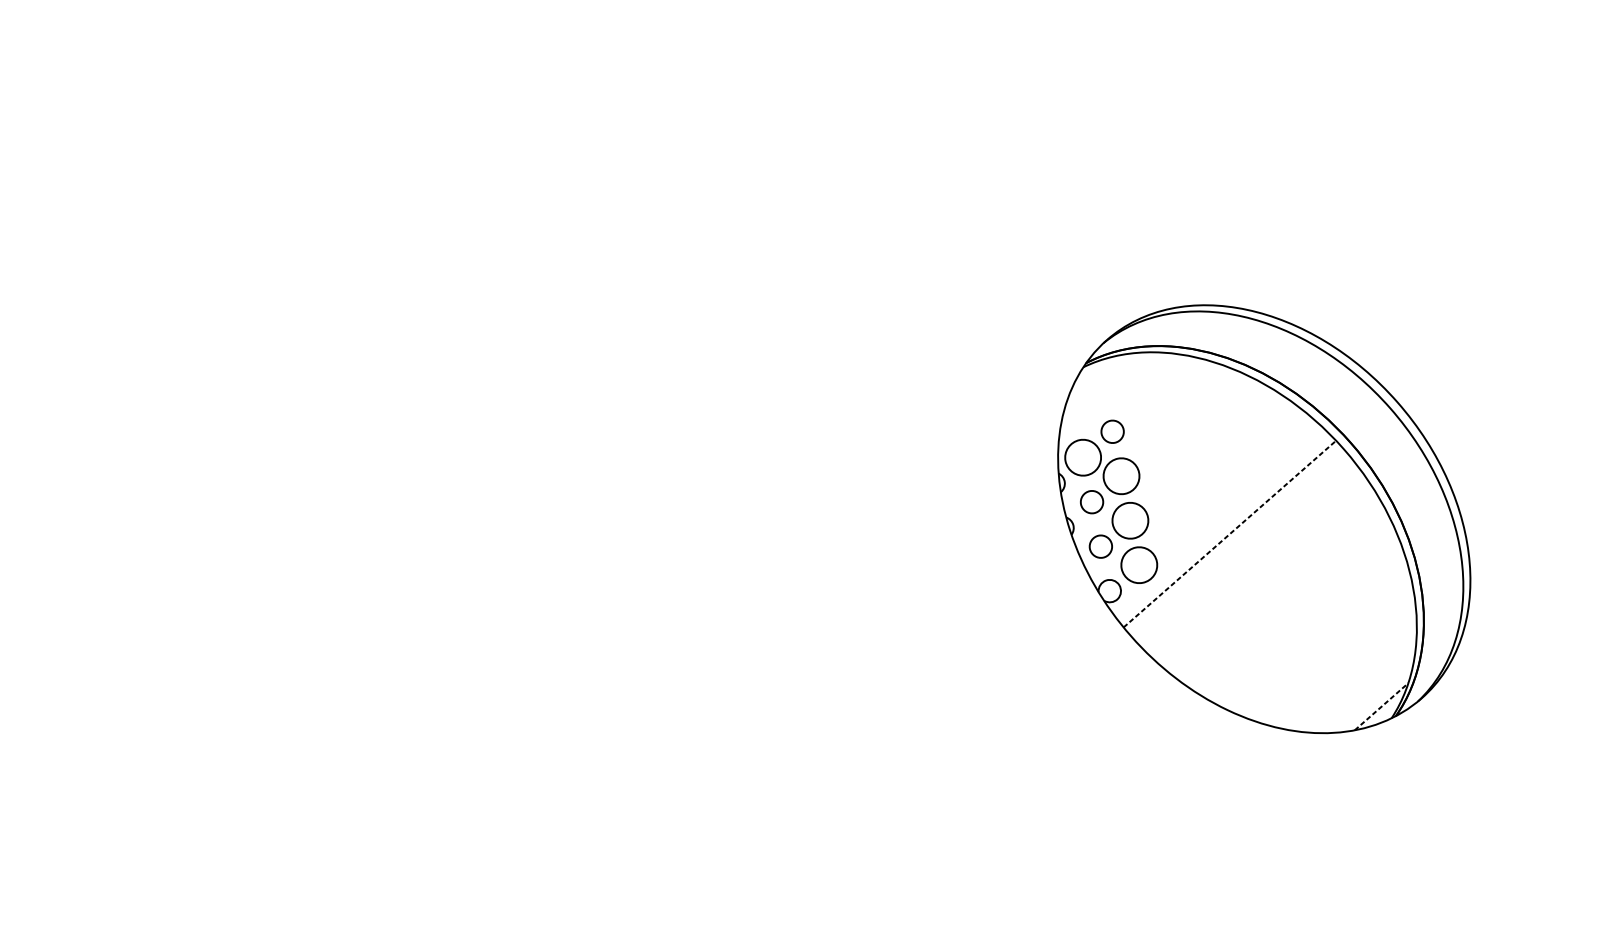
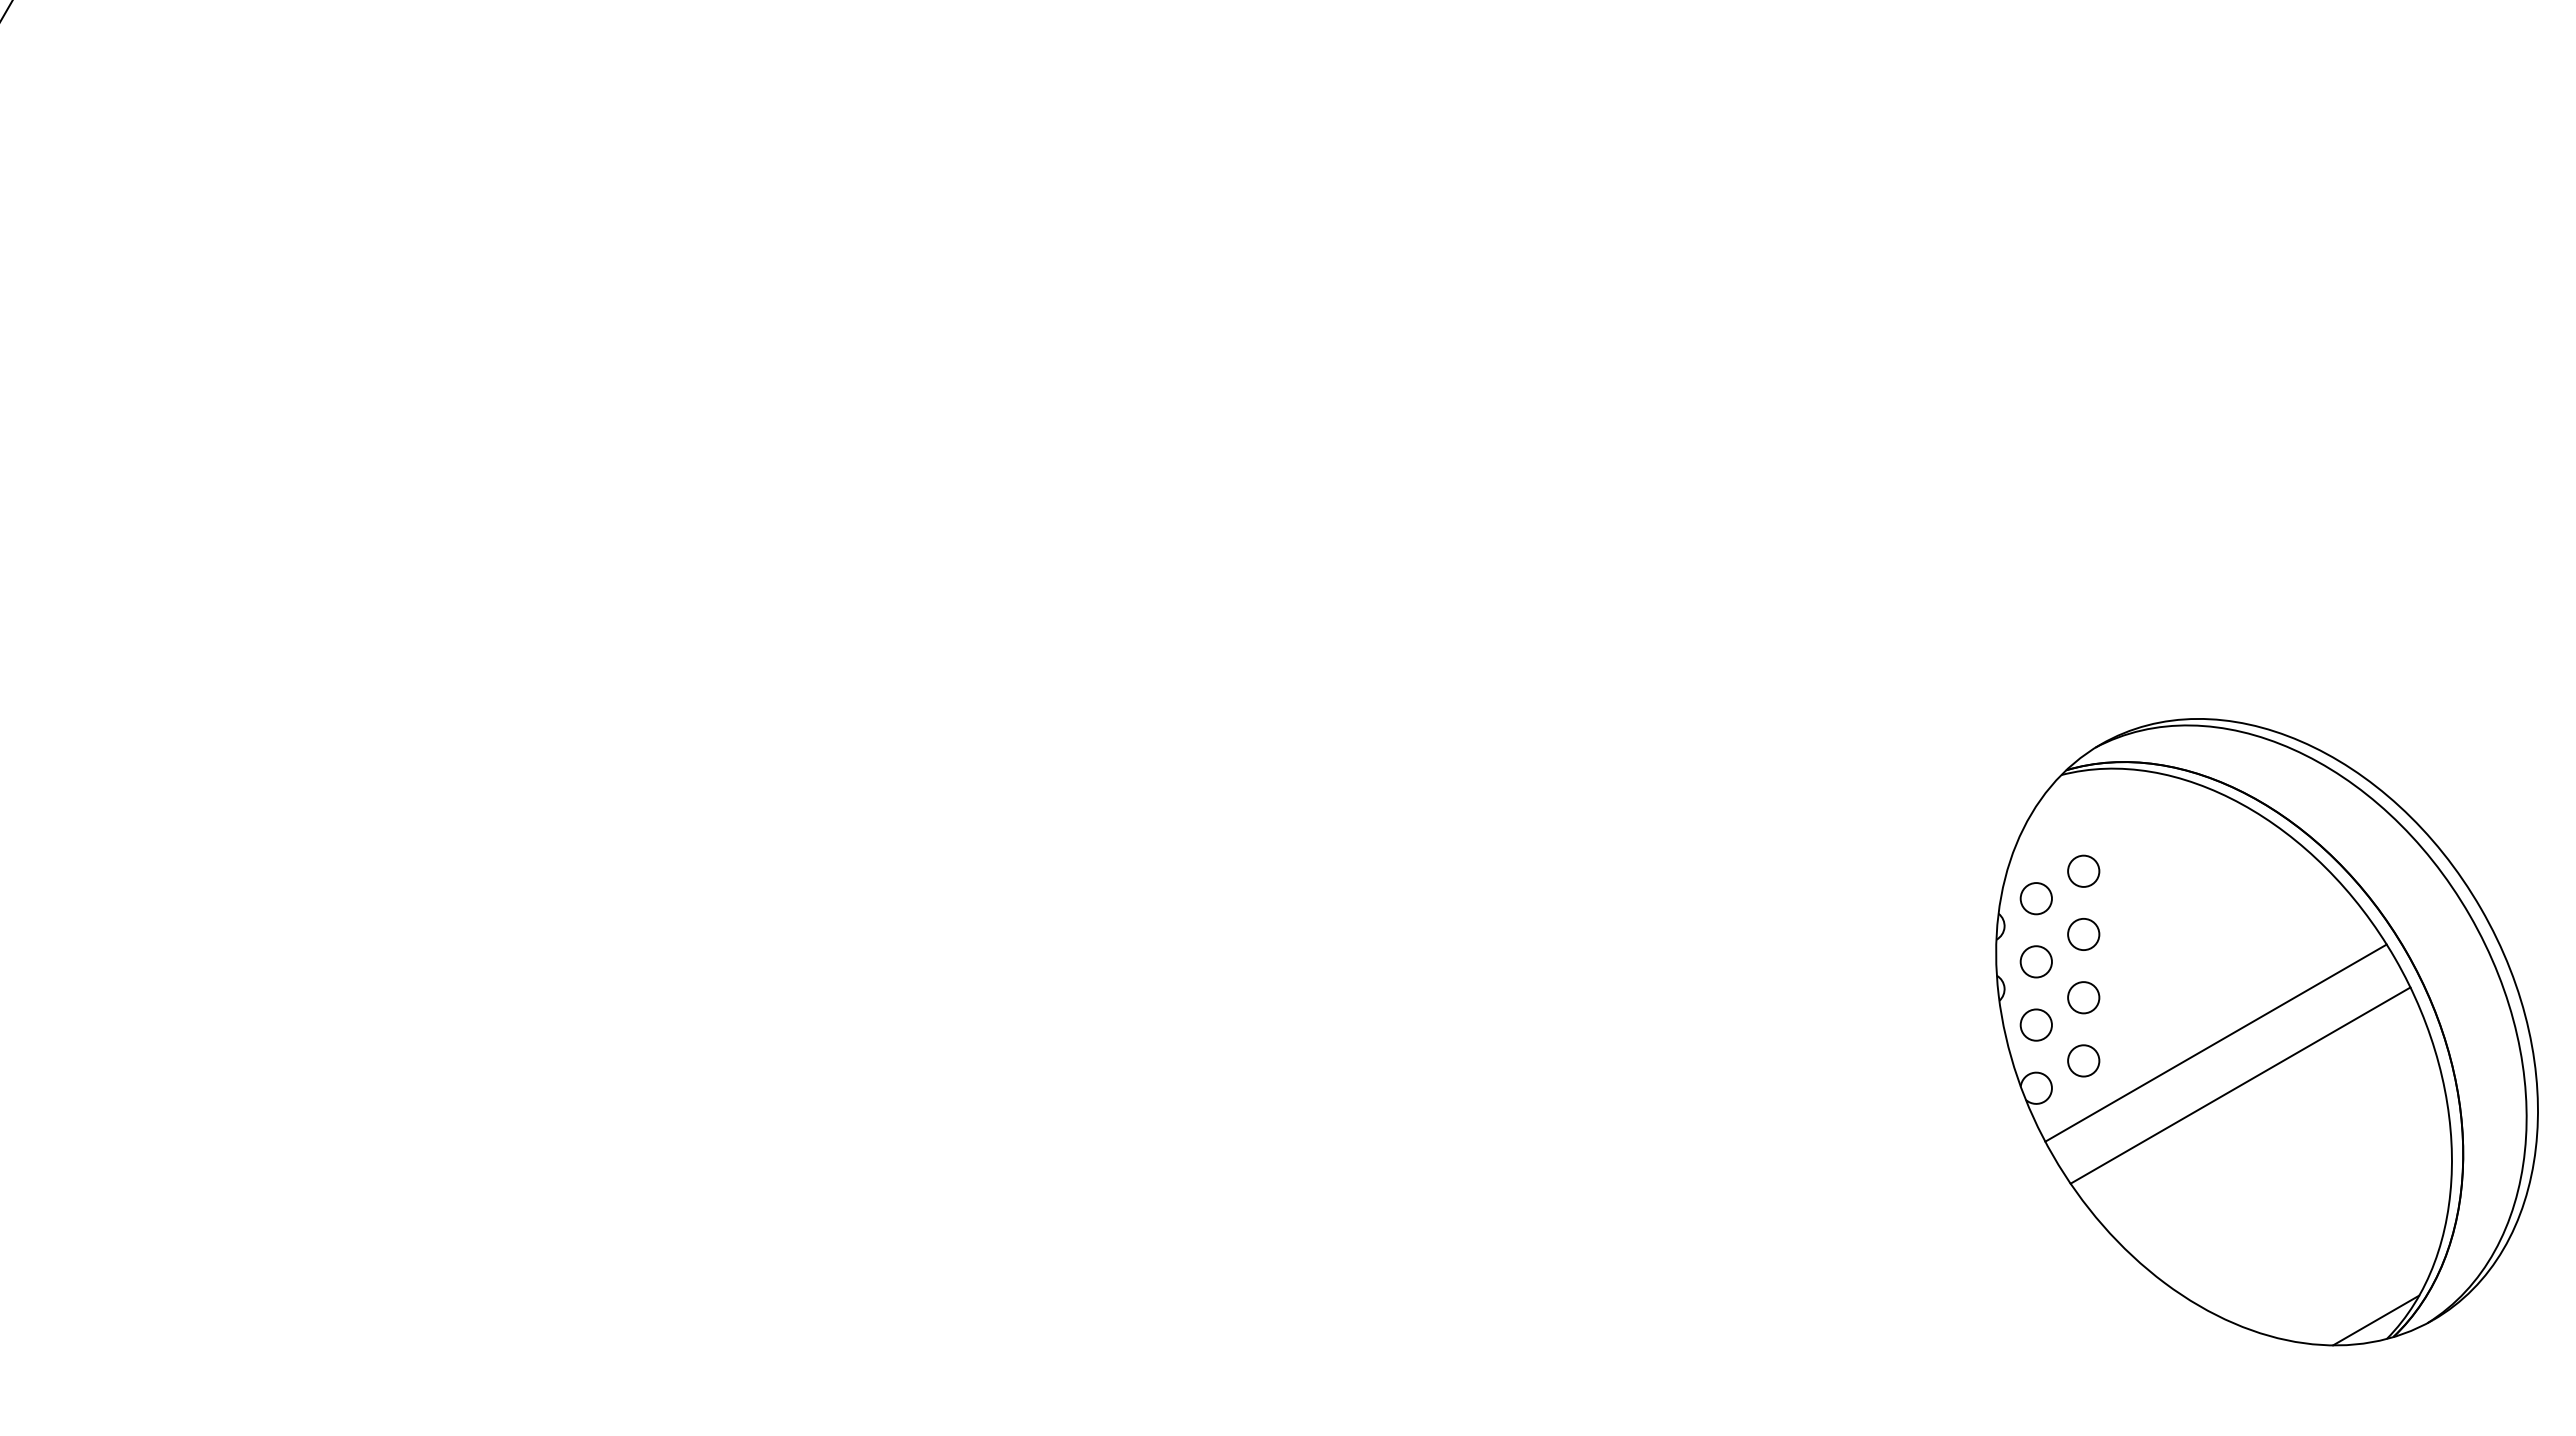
circle: (1082, 457) -> (2035, 898), size x0.62
circle: (1121, 476) -> (2083, 934), size x0.62
circle: (1130, 520) -> (2083, 997), size x0.62
line: (1230, 533) -> (2216, 1042), dashed -> solid
line: (1253, 560) -> (2240, 1085), added
circle: (1139, 564) -> (2083, 1060), size x0.62
line: (1381, 706) -> (2376, 1320), dashed -> solid

